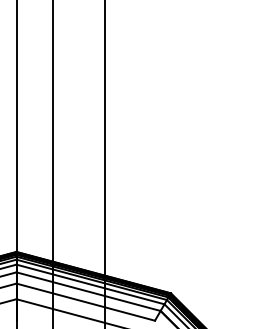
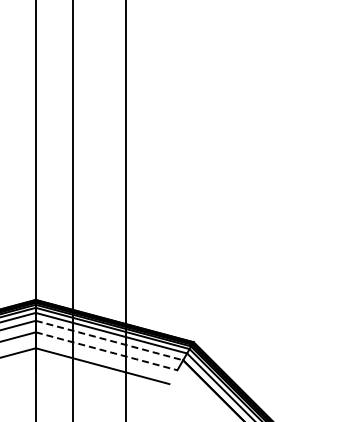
line: (88, 291) -> (109, 340), solid -> dashed
line: (86, 302) -> (107, 351), solid -> dashed

